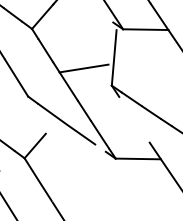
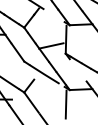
line: (105, 186) -> (65, 104), added

